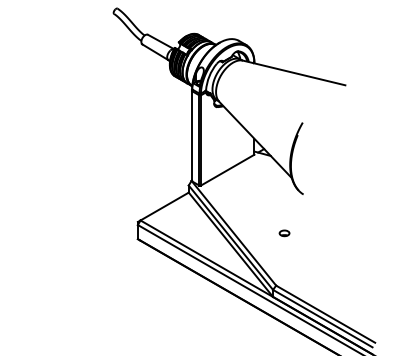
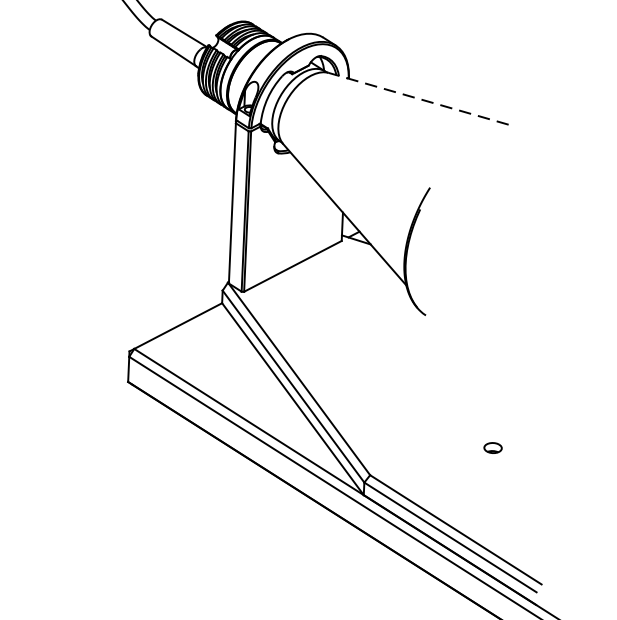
line: (294, 72) -> (419, 98), solid -> dashed
part: (284, 233) -> (492, 448), moved

